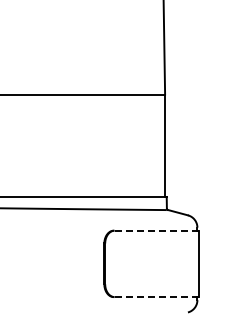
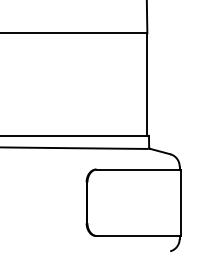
line: (157, 230) -> (139, 169), dashed -> solid
line: (157, 297) -> (139, 236), dashed -> solid

